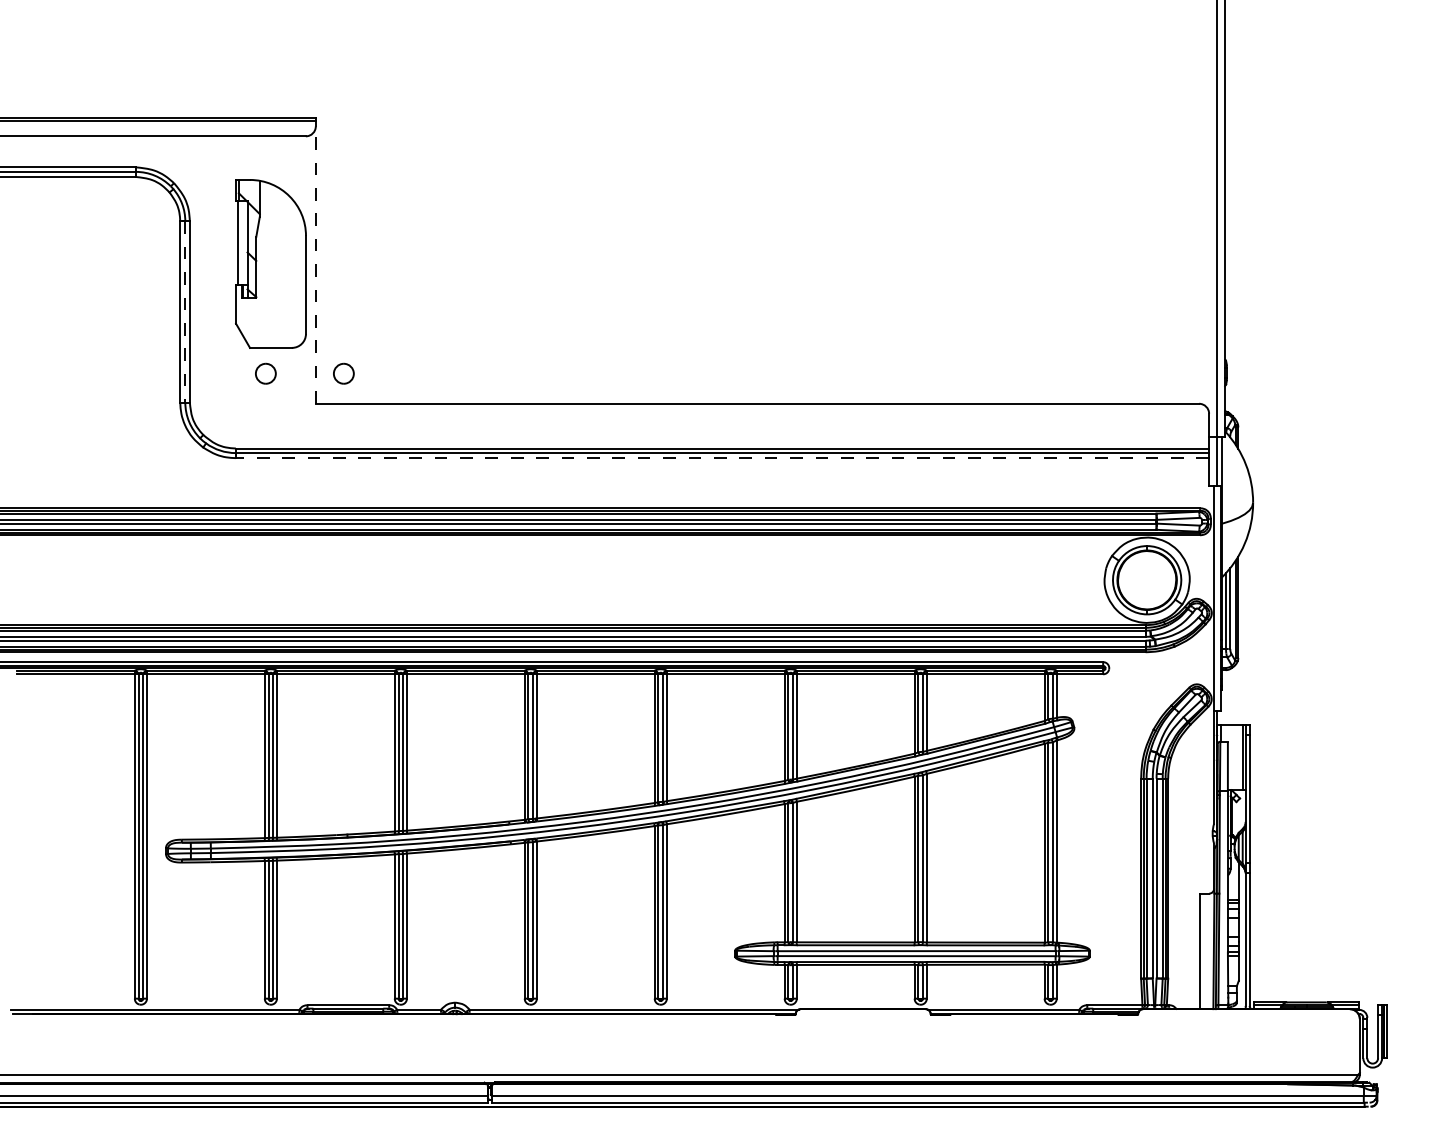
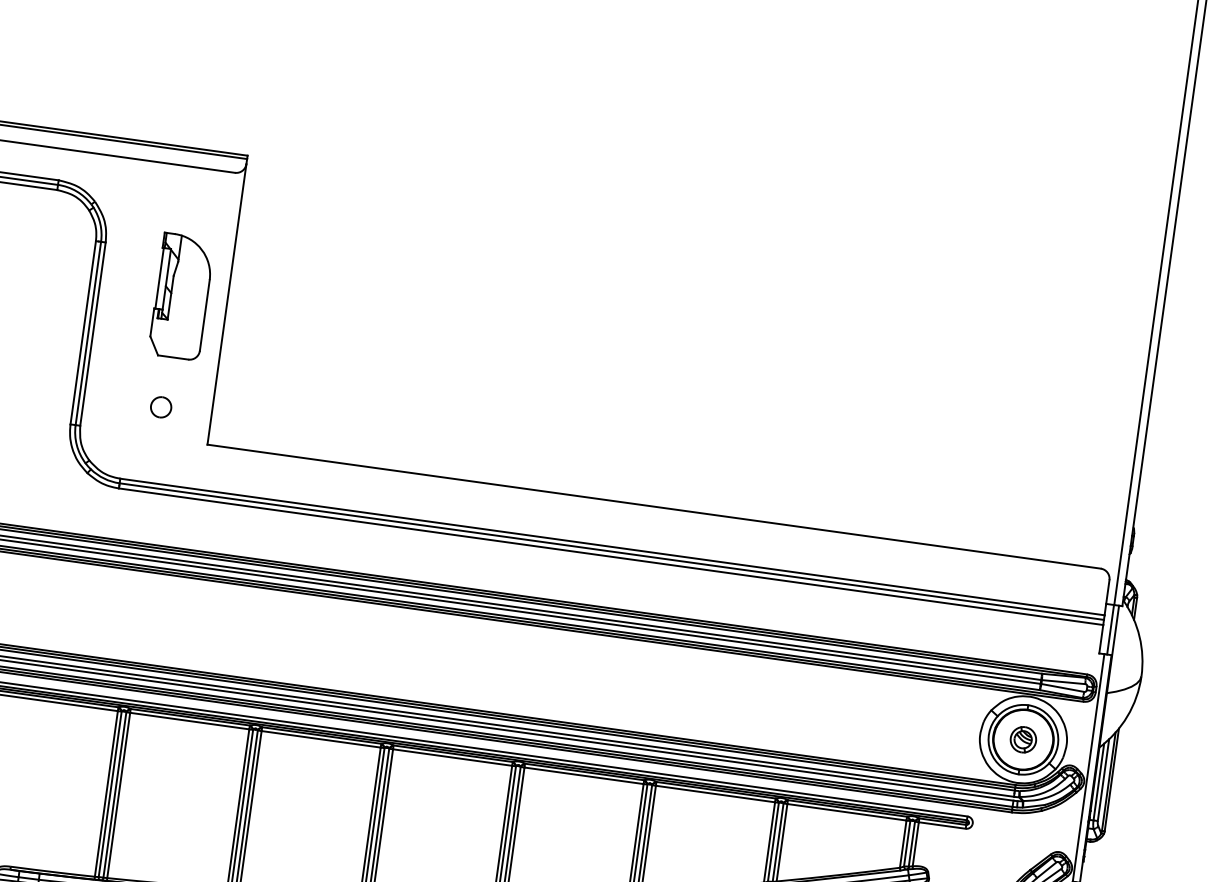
part: (270, 263) -> (181, 296), size x0.71
line: (315, 265) -> (226, 304), dashed -> solid
line: (185, 311) -> (88, 333), dashed -> solid
part: (343, 373) -> (239, 417), removed
line: (722, 458) -> (611, 557), dashed -> solid
part: (1146, 579) -> (1022, 738), added

